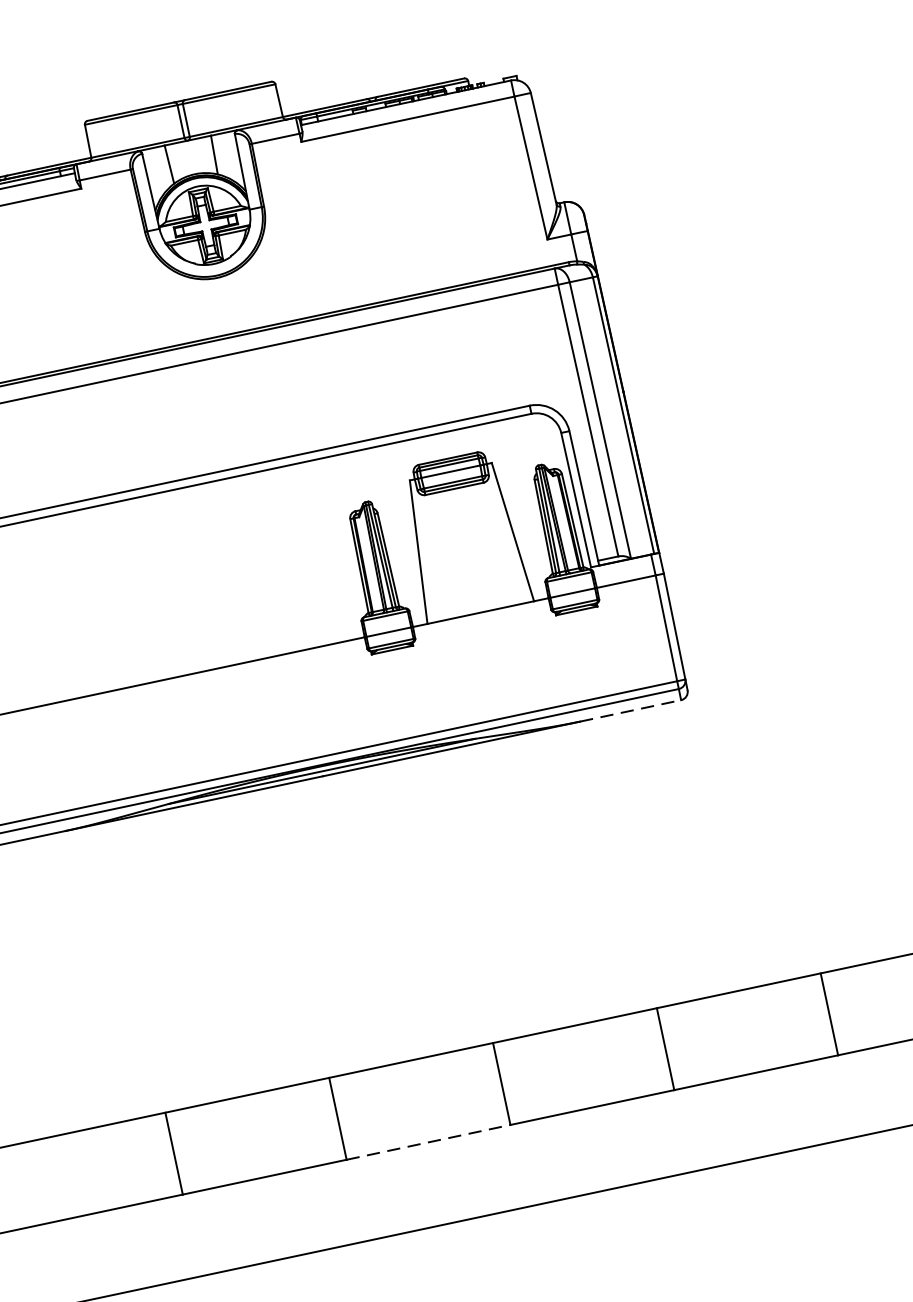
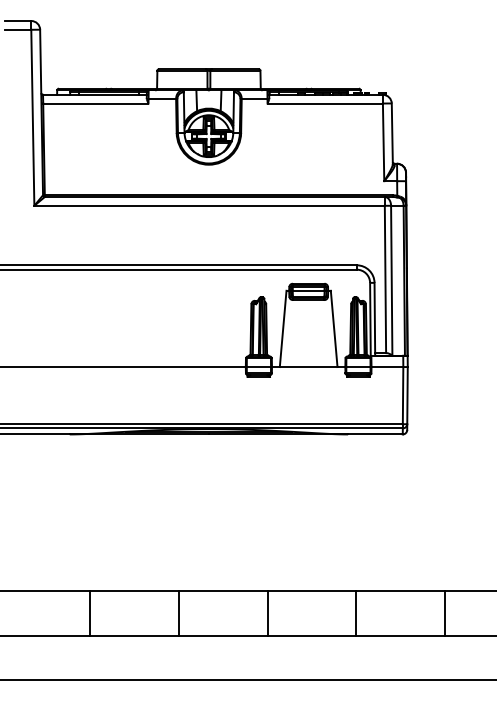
line: (630, 710) -> (375, 434), dashed -> solid
line: (428, 1142) -> (223, 635), dashed -> solid

